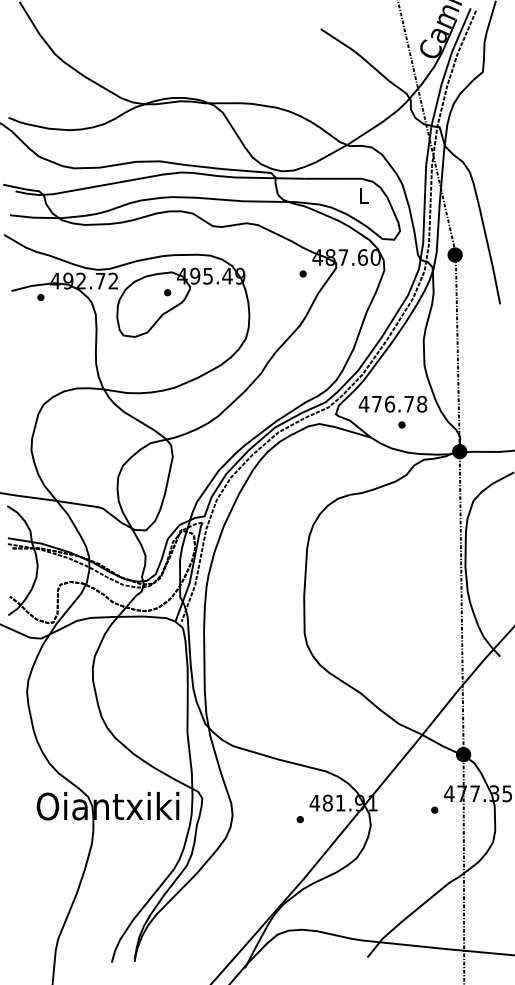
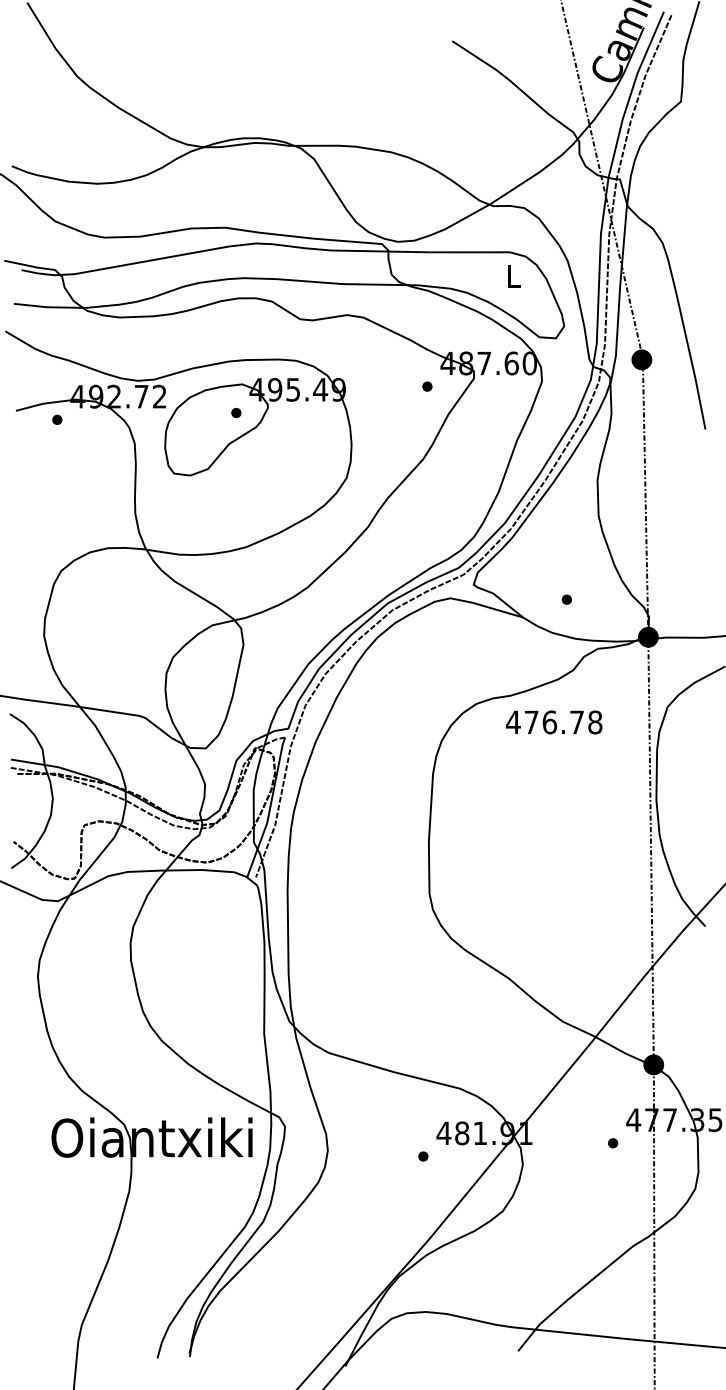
text: (392, 404) -> (553, 722), moved

